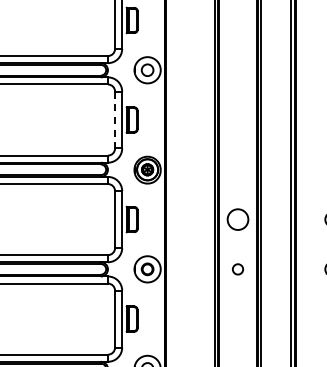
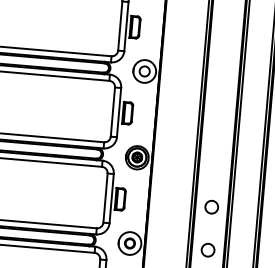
line: (115, 120) -> (113, 112), dashed -> solid
circle: (237, 219) -> (211, 207), size x0.71
circle: (237, 269) -> (207, 250), size x1.43

